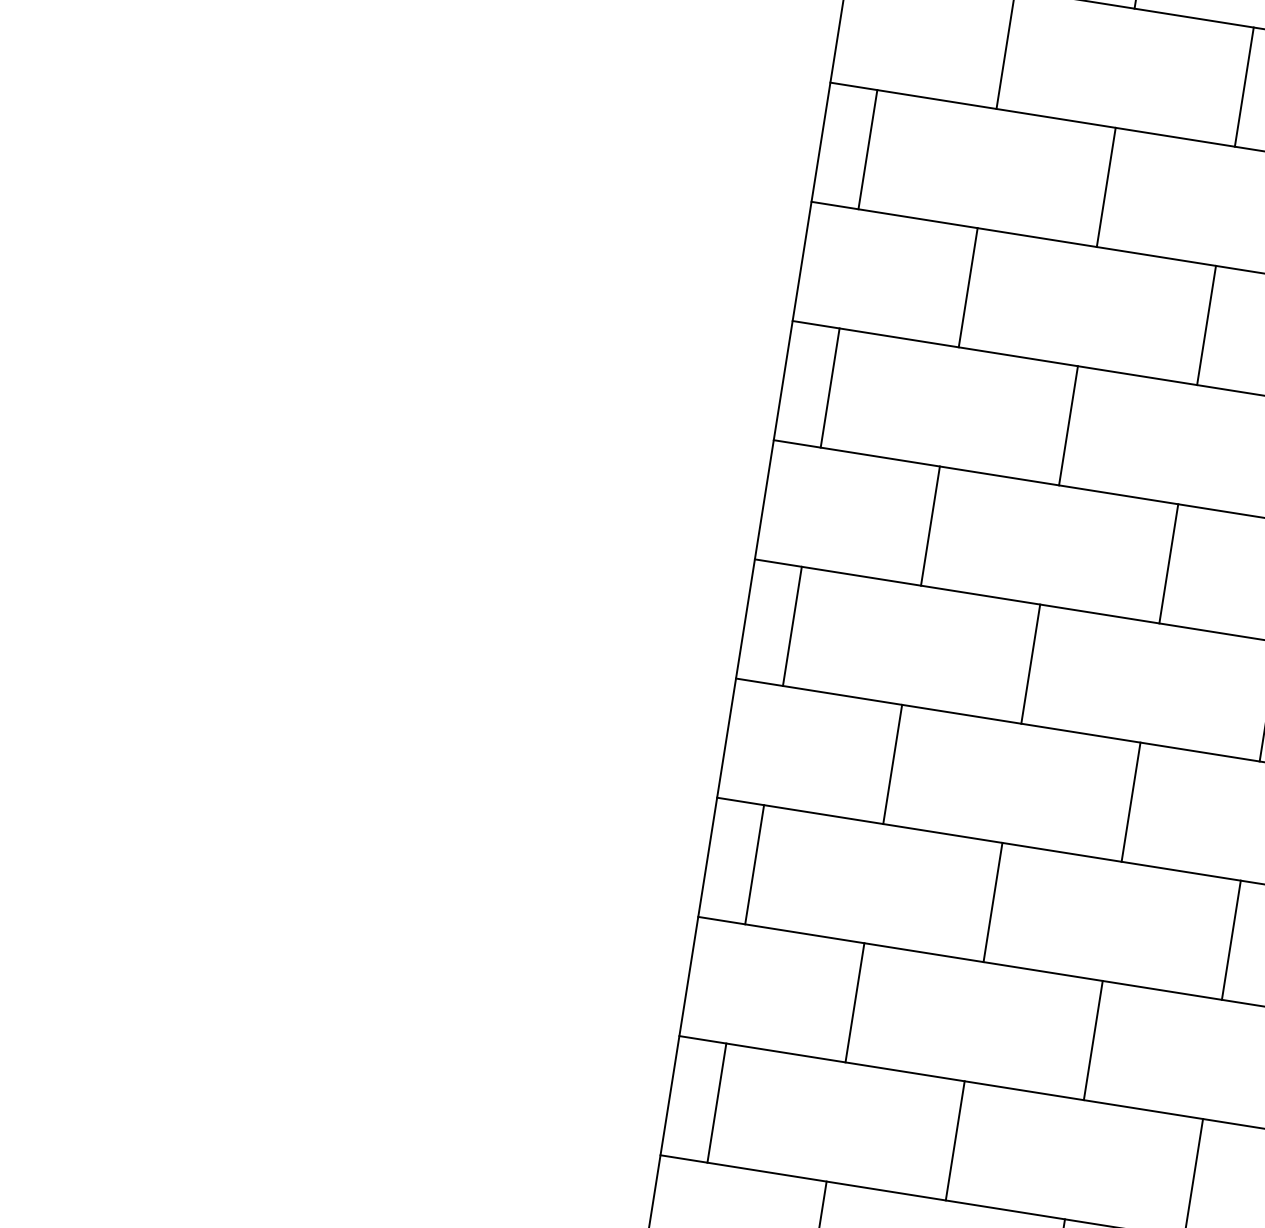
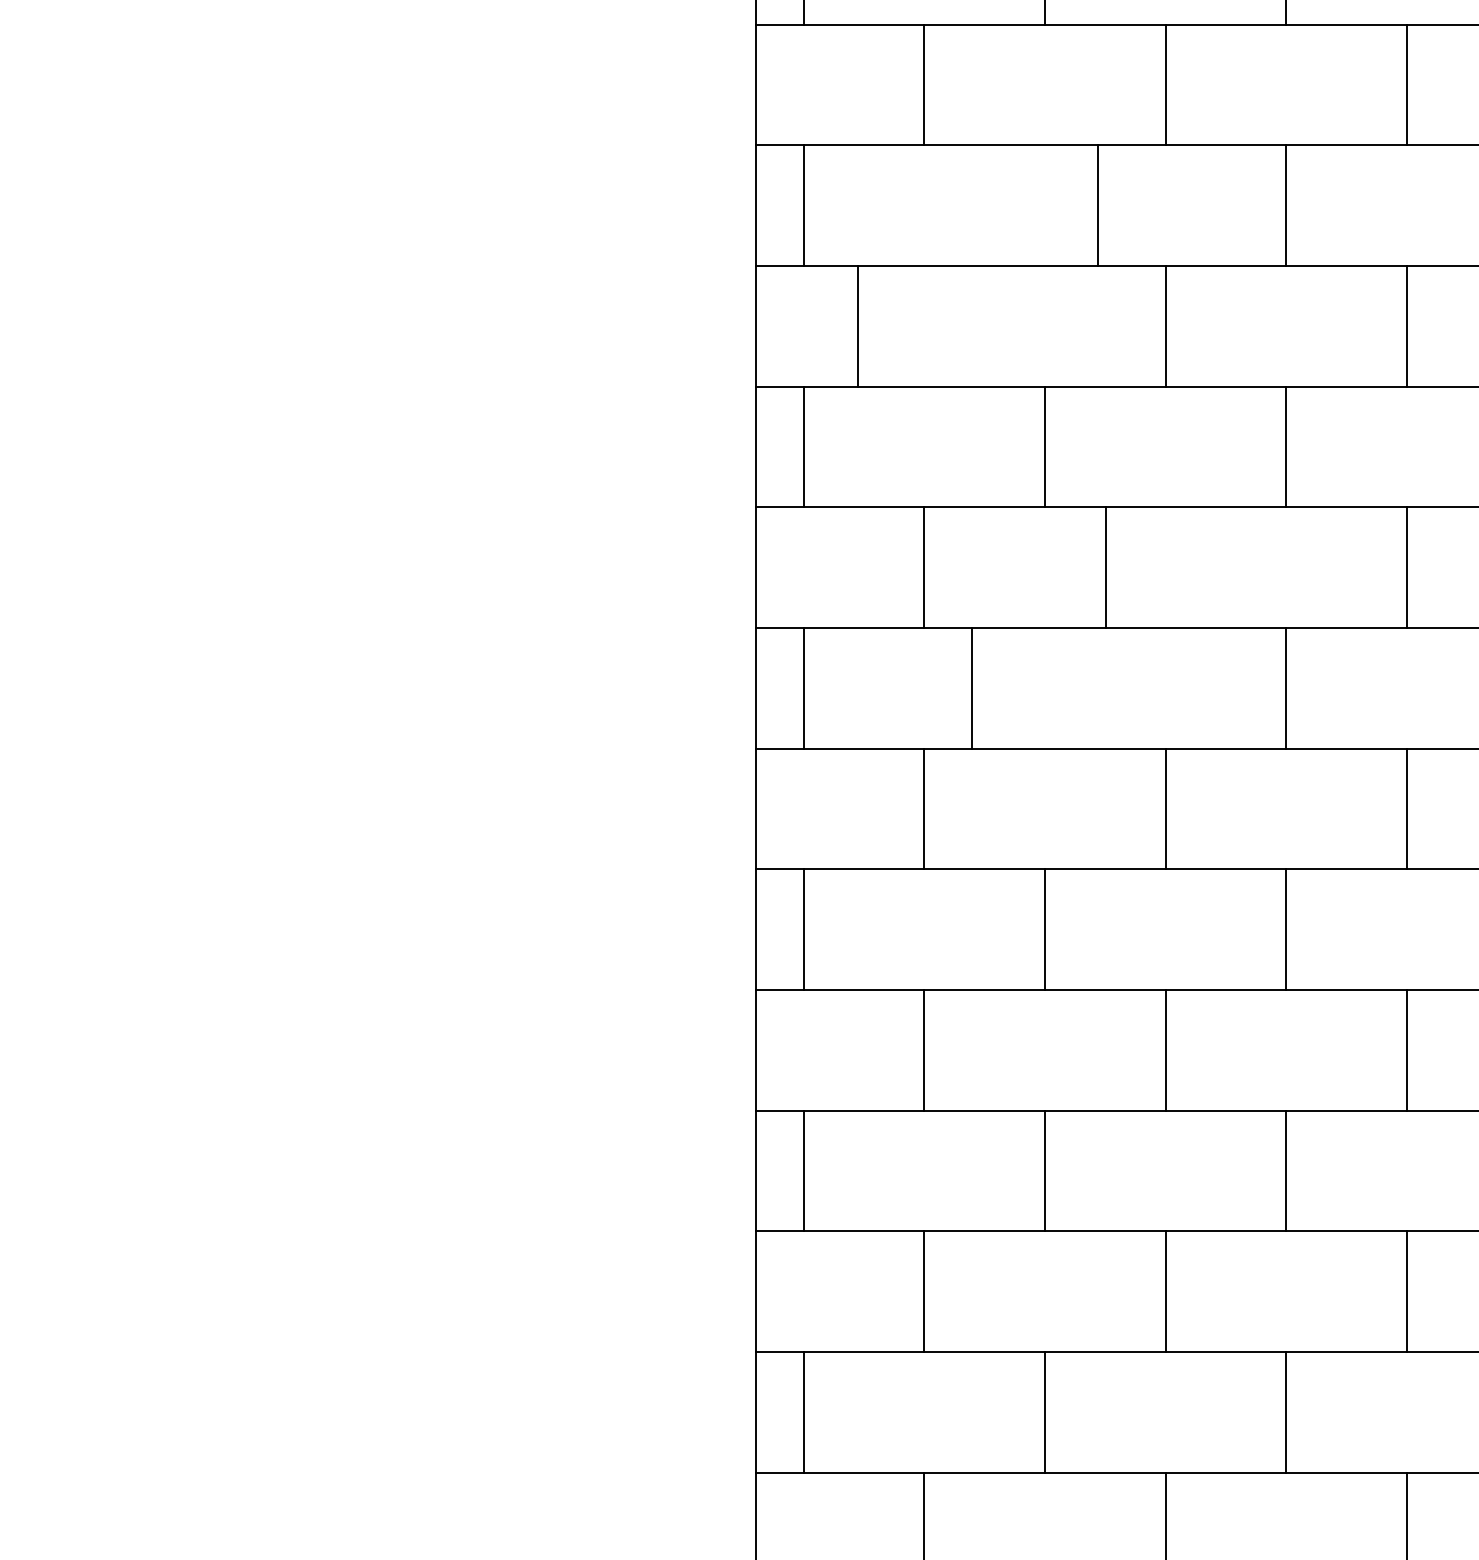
line: (1106, 187) -> (1098, 205), moved
line: (968, 287) -> (858, 325), moved
line: (1168, 563) -> (1105, 567), moved
line: (1031, 663) -> (972, 687), moved

